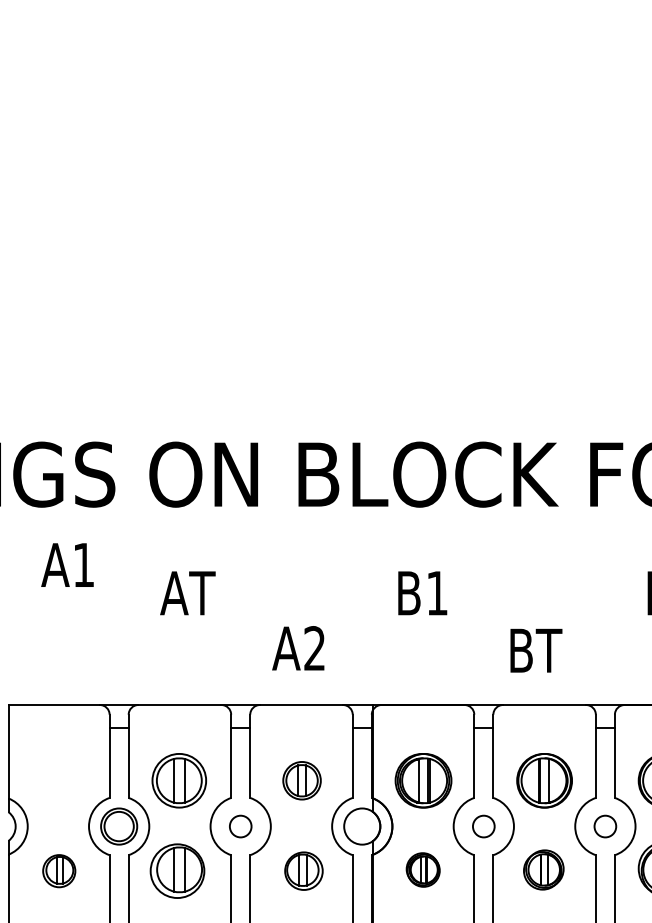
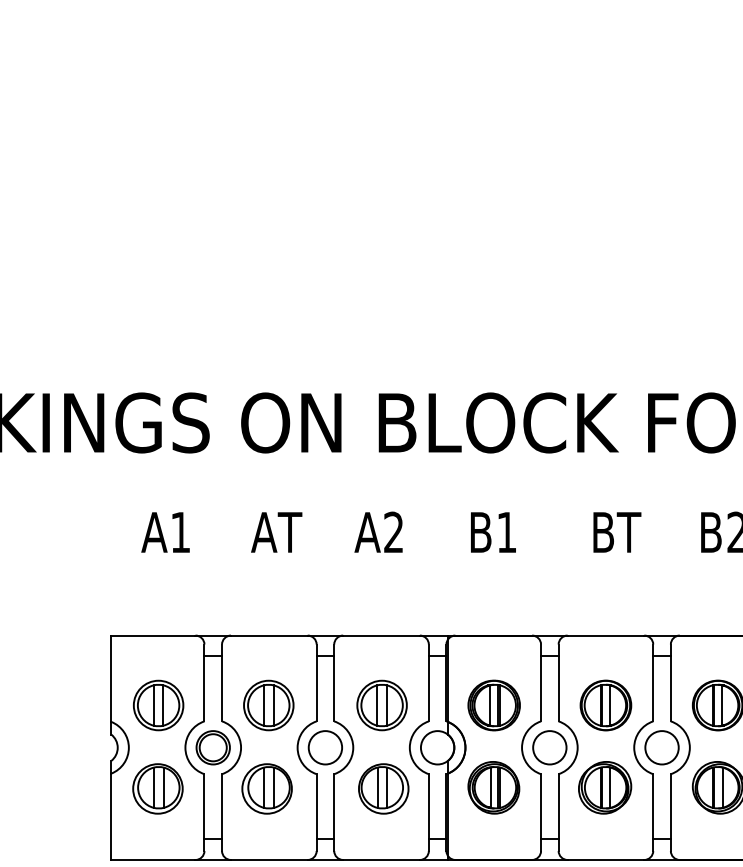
text: (67, 565) -> (165, 532), moved
text: (298, 647) -> (378, 531), moved
text: (536, 650) -> (617, 532), moved
part: (59, 780) -> (158, 705), added
part: (301, 780) -> (381, 705), size x1.43
circle: (240, 826) -> (325, 747), size x1.67
circle: (483, 826) -> (549, 747), size x1.67
circle: (604, 826) -> (661, 747), size x1.67
part: (422, 869) -> (493, 787), size x1.67
part: (544, 869) -> (605, 787), size x1.43
part: (58, 870) -> (157, 788), size x1.67
part: (303, 870) -> (383, 788), size x1.43

